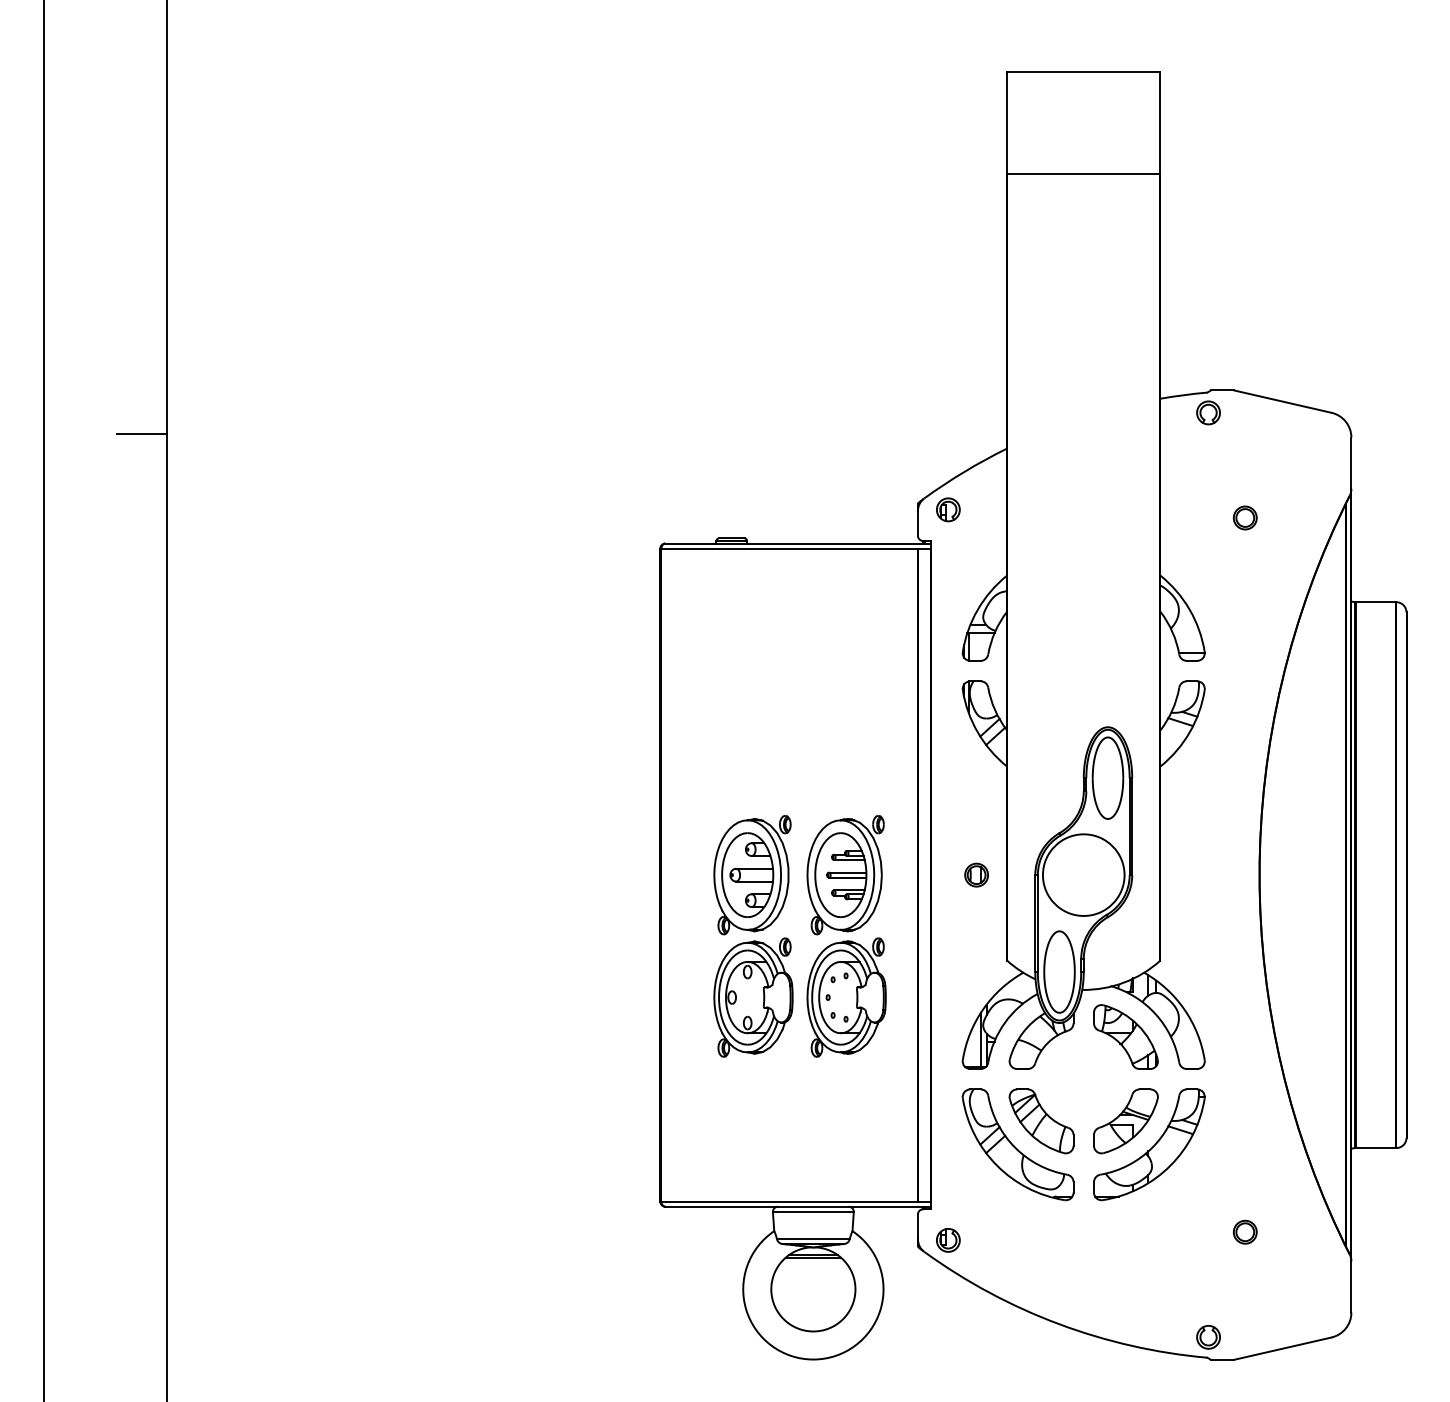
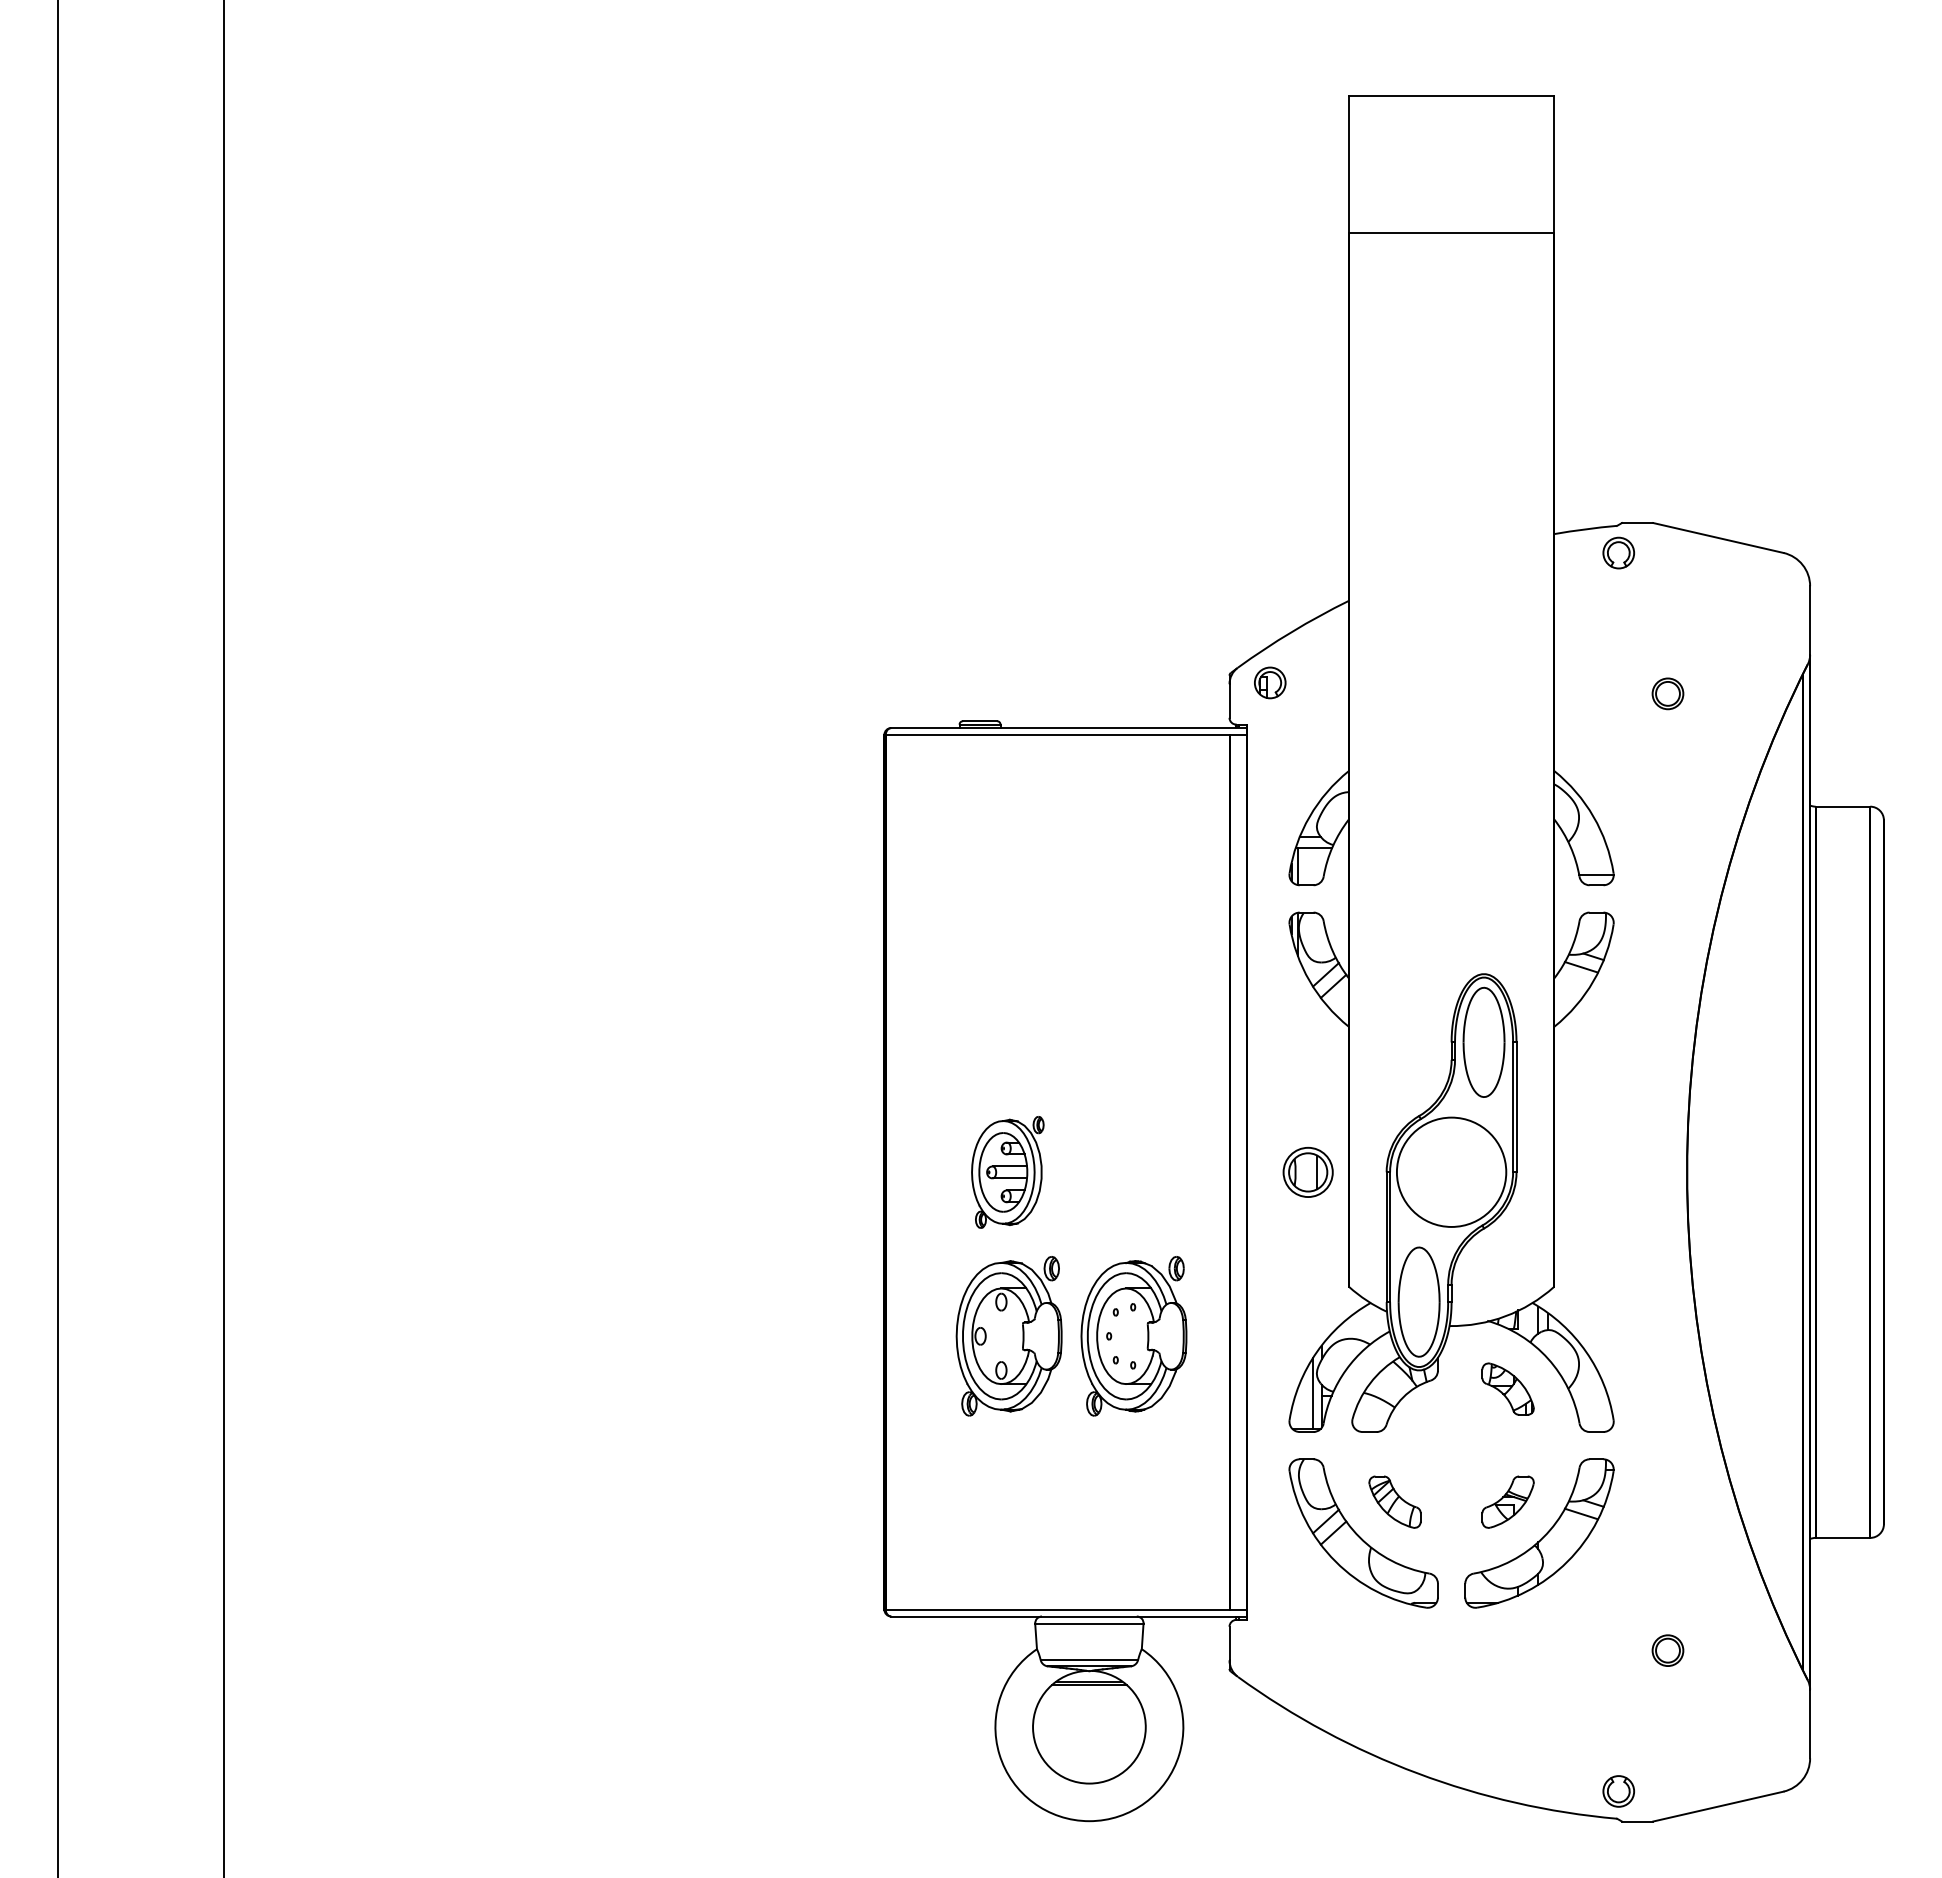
line: (142, 434) -> (190, 581), removed
part: (976, 874) -> (1307, 1171), size x1.6
part: (752, 875) -> (1007, 1172), size x0.7
part: (845, 875) -> (1132, 1172), removed
part: (1125, 1036) -> (1507, 1388), size x0.6
part: (1041, 1121) -> (1394, 1502), size x0.6
part: (1125, 1121) -> (1507, 1502), size x0.6
part: (948, 1240) -> (1270, 1661), removed

